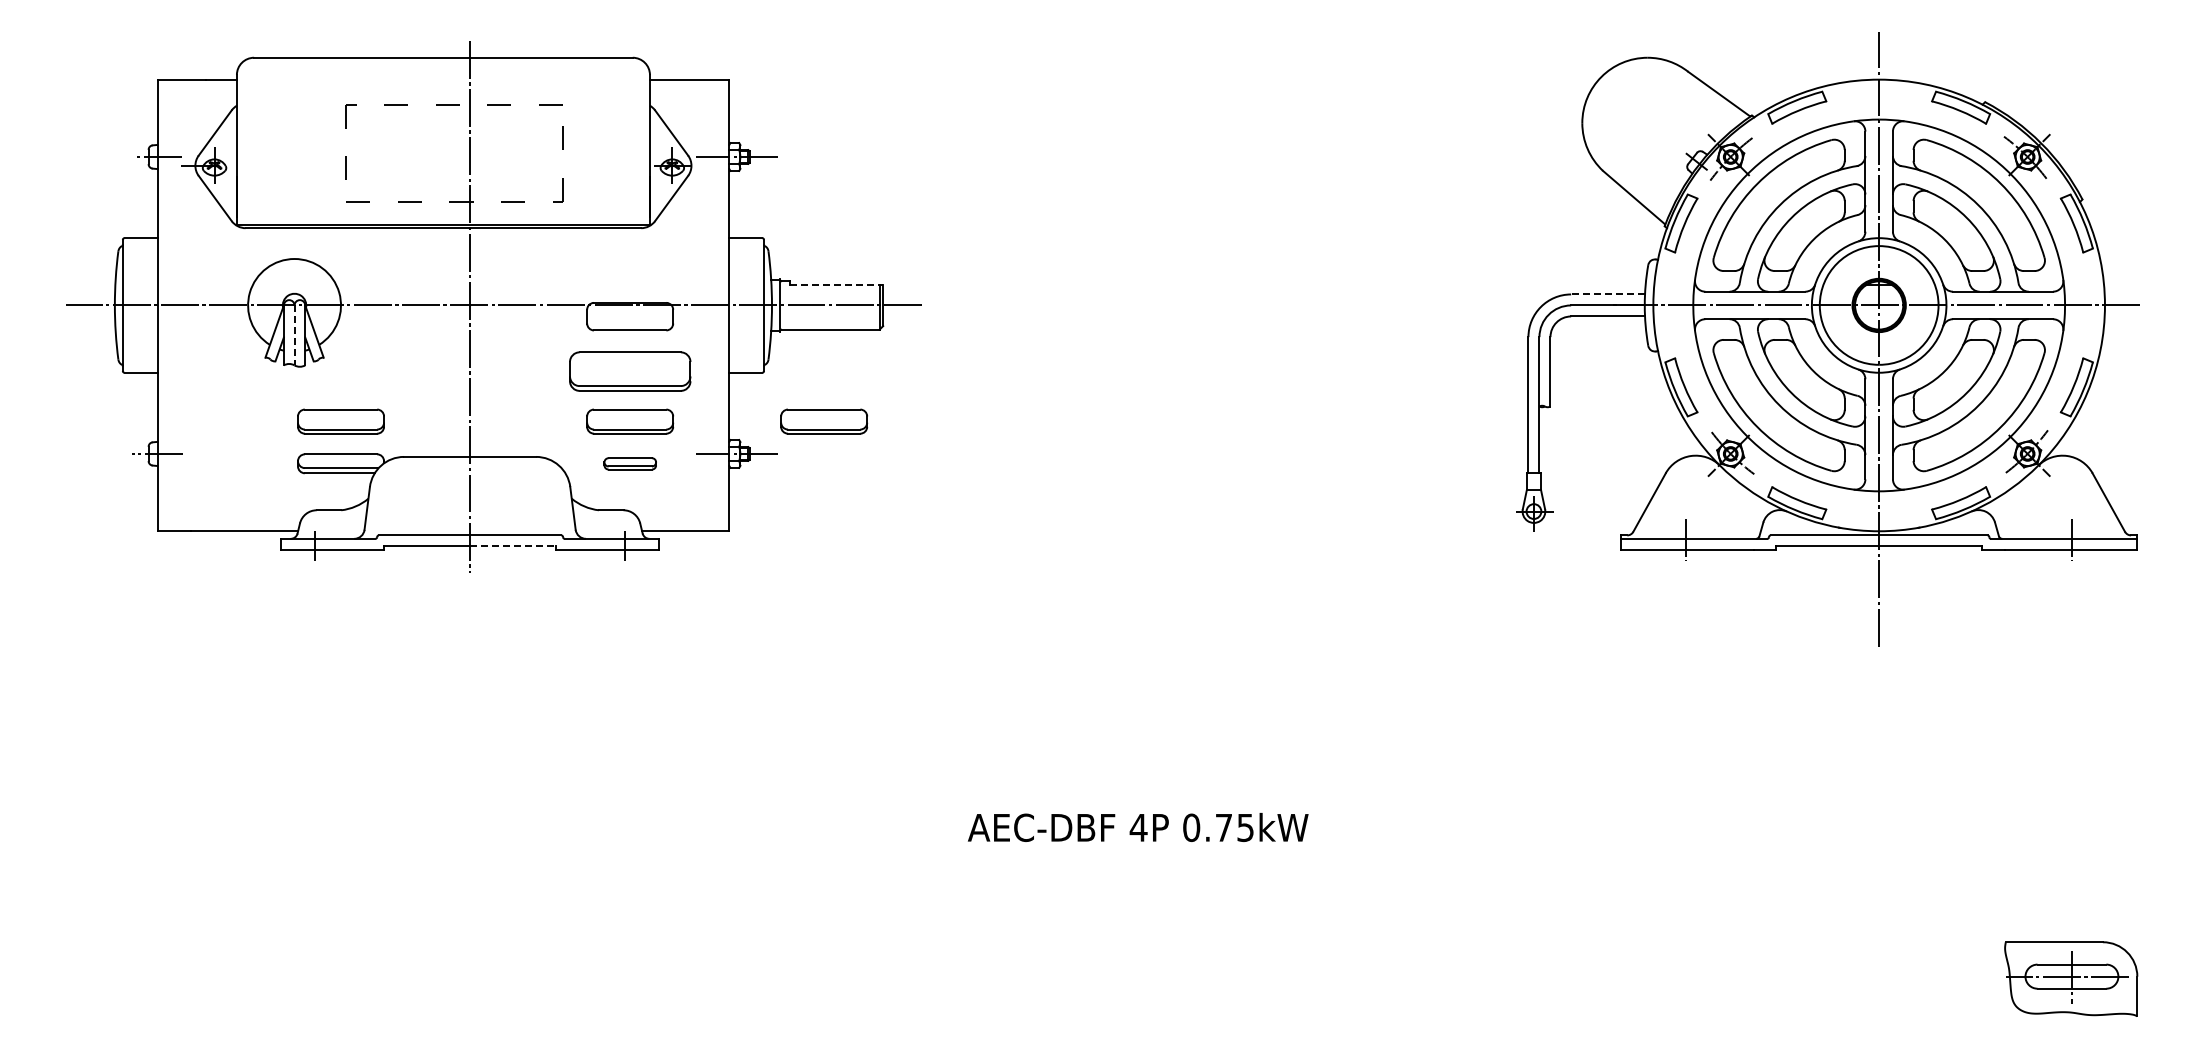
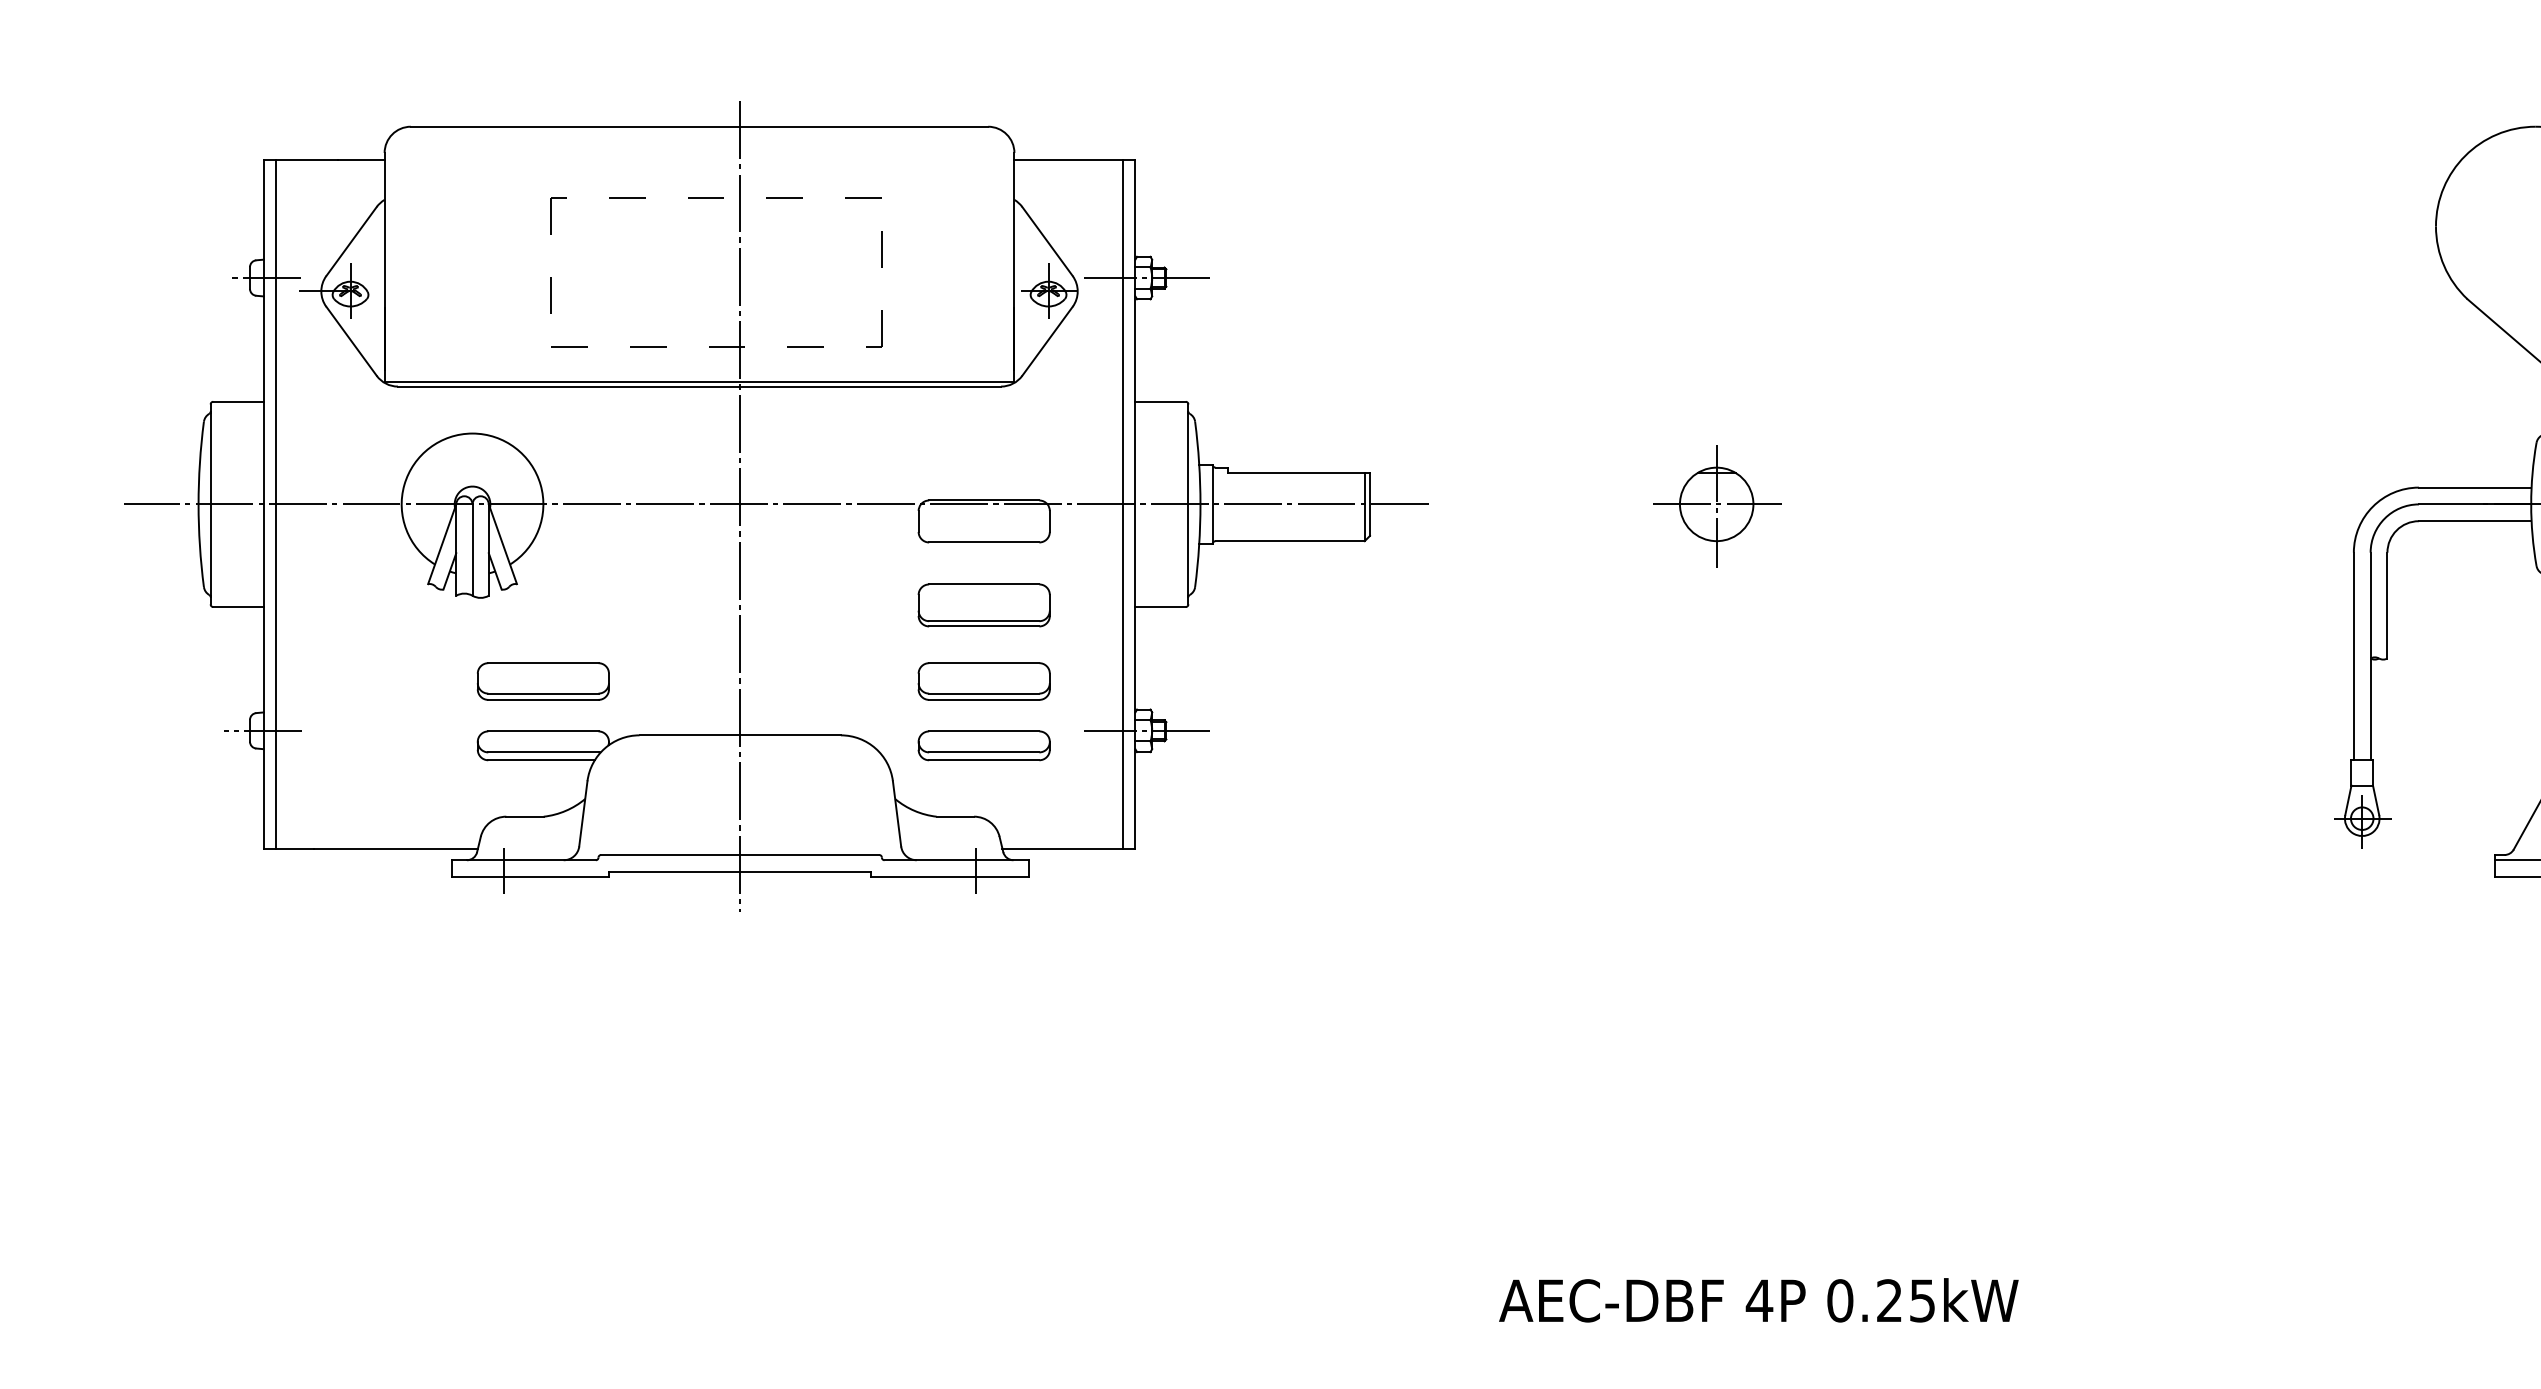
line: (837, 284) -> (1300, 472), dashed -> solid
line: (1607, 294) -> (2474, 487), dashed -> solid
line: (165, 305) -> (275, 504), added
line: (721, 305) -> (1123, 504), added
part: (1110, 306) -> (1716, 505), added
line: (294, 335) -> (472, 550), dashed -> solid
part: (629, 371) -> (983, 605), size x0.71
part: (824, 421) -> (1280, 681), removed
part: (630, 463) -> (984, 745), size x1.67
line: (513, 546) -> (806, 871), dashed -> solid
text: (1223, 827) -> (1888, 1300), 0.75kW -> 0.25kW

